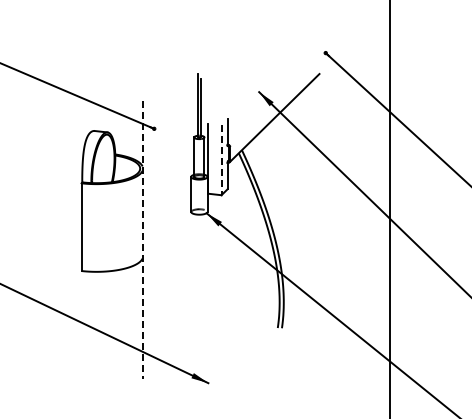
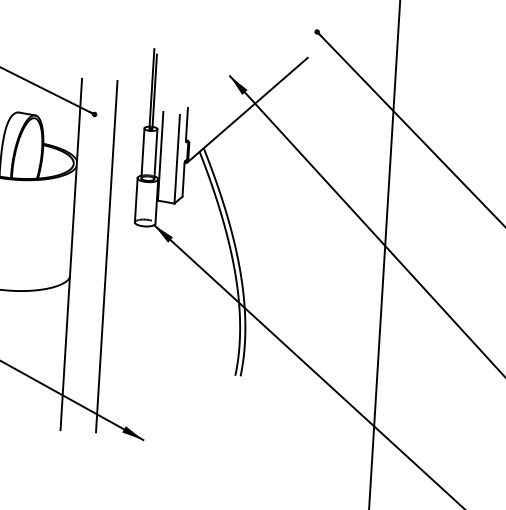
line: (221, 160) -> (177, 159), dashed -> solid
line: (142, 240) -> (71, 254), dashed -> solid
line: (170, 240) -> (106, 256), added

